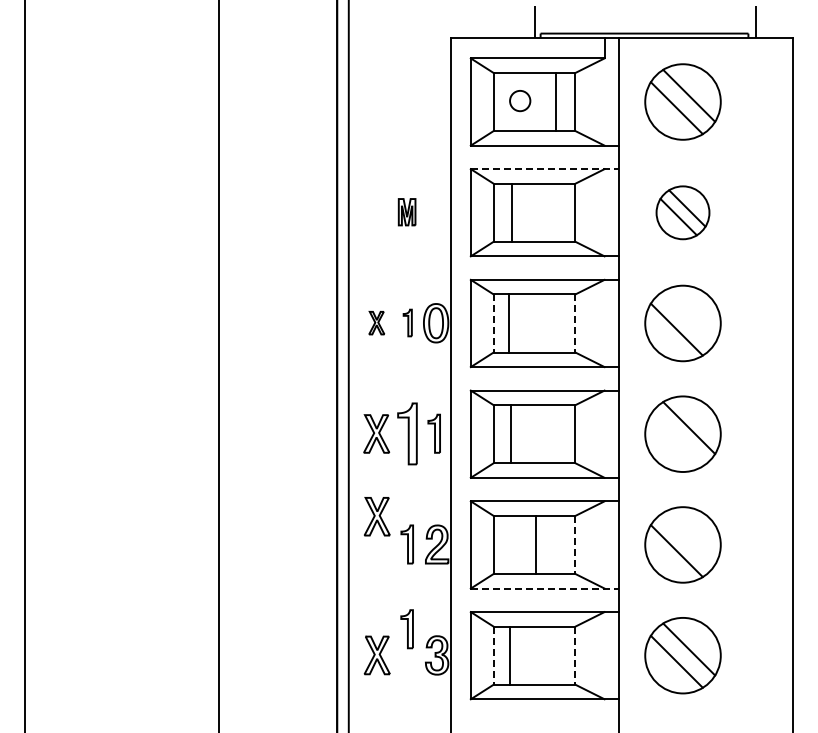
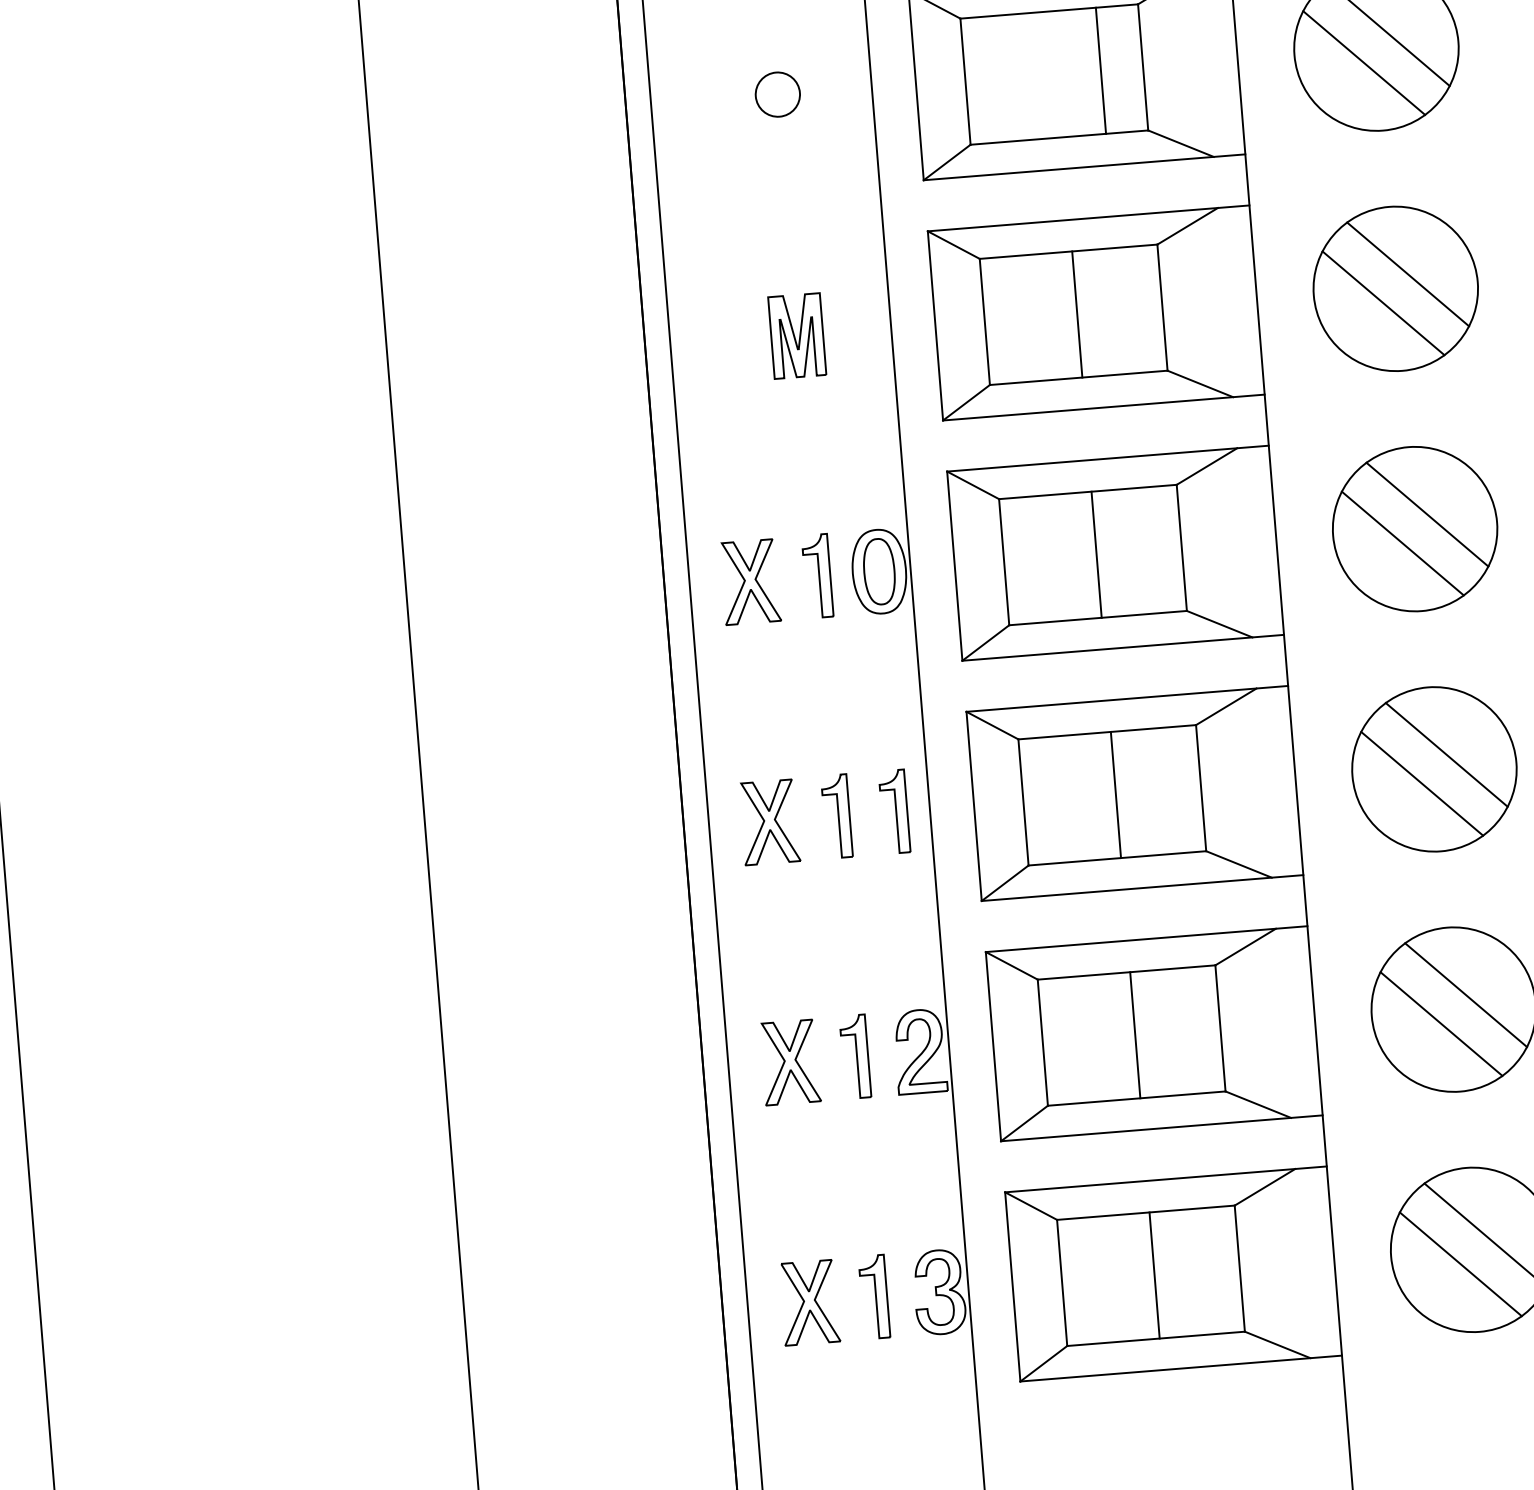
circle: (520, 101) -> (778, 95), moved
line: (545, 169) -> (1089, 219), dashed -> solid
part: (406, 211) -> (795, 334), size x1.43
line: (512, 212) -> (1077, 313), moved
part: (682, 212) -> (1394, 288), size x1.43
line: (689, 317) -> (1428, 515), added
part: (376, 322) -> (749, 580), size x1.67
part: (407, 322) -> (817, 575), size x1.43
line: (493, 323) -> (1003, 562), dashed -> solid
line: (509, 323) -> (1097, 554), moved
line: (575, 323) -> (1181, 547), dashed -> solid
part: (407, 433) -> (836, 815), size x0.62
line: (511, 434) -> (1116, 795), moved
line: (676, 440) -> (1421, 784), added
part: (376, 516) -> (788, 1062), moved
line: (689, 538) -> (1466, 994), added
line: (575, 545) -> (1220, 1029), dashed -> solid
line: (545, 588) -> (1163, 1128), dashed -> solid
part: (406, 629) -> (873, 1297), moved
line: (510, 655) -> (1155, 1275), moved
line: (493, 656) -> (1062, 1284), dashed -> solid
line: (575, 656) -> (1239, 1270), dashed -> solid

